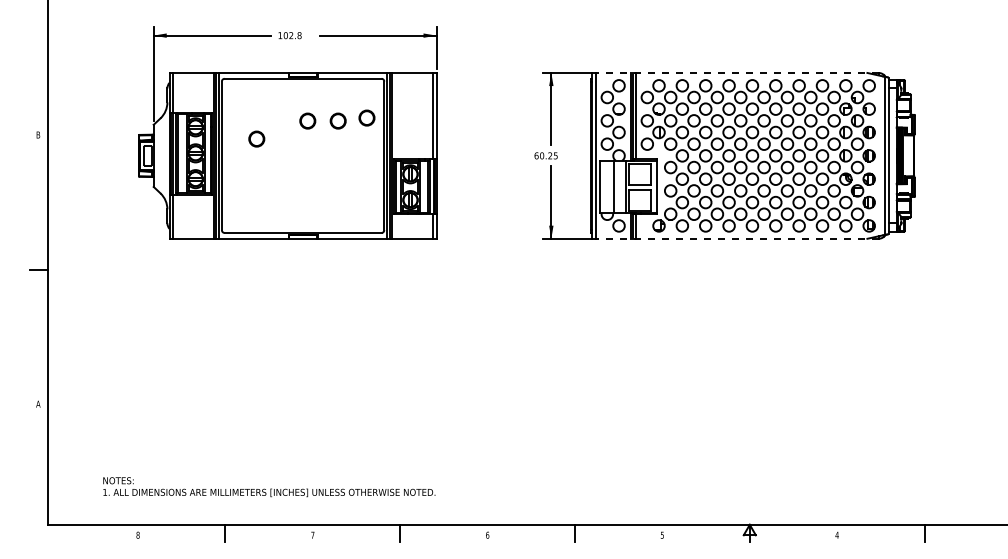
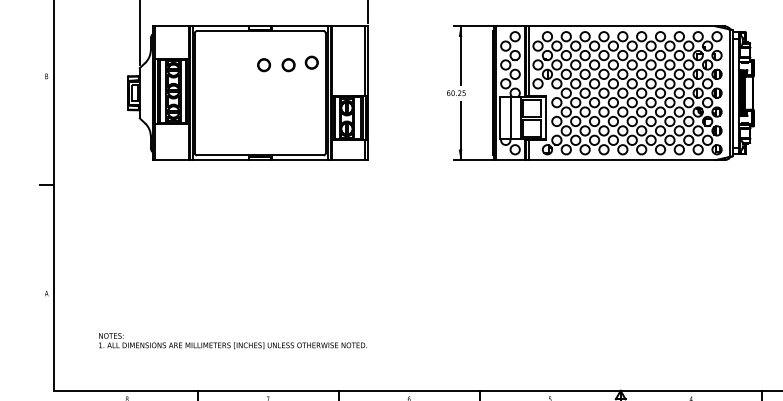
line: (735, 72) -> (609, 25), dashed -> solid
circle: (256, 138) -> (222, 79), removed
line: (735, 238) -> (609, 159), dashed -> solid
text: (269, 487) -> (233, 341), moved

